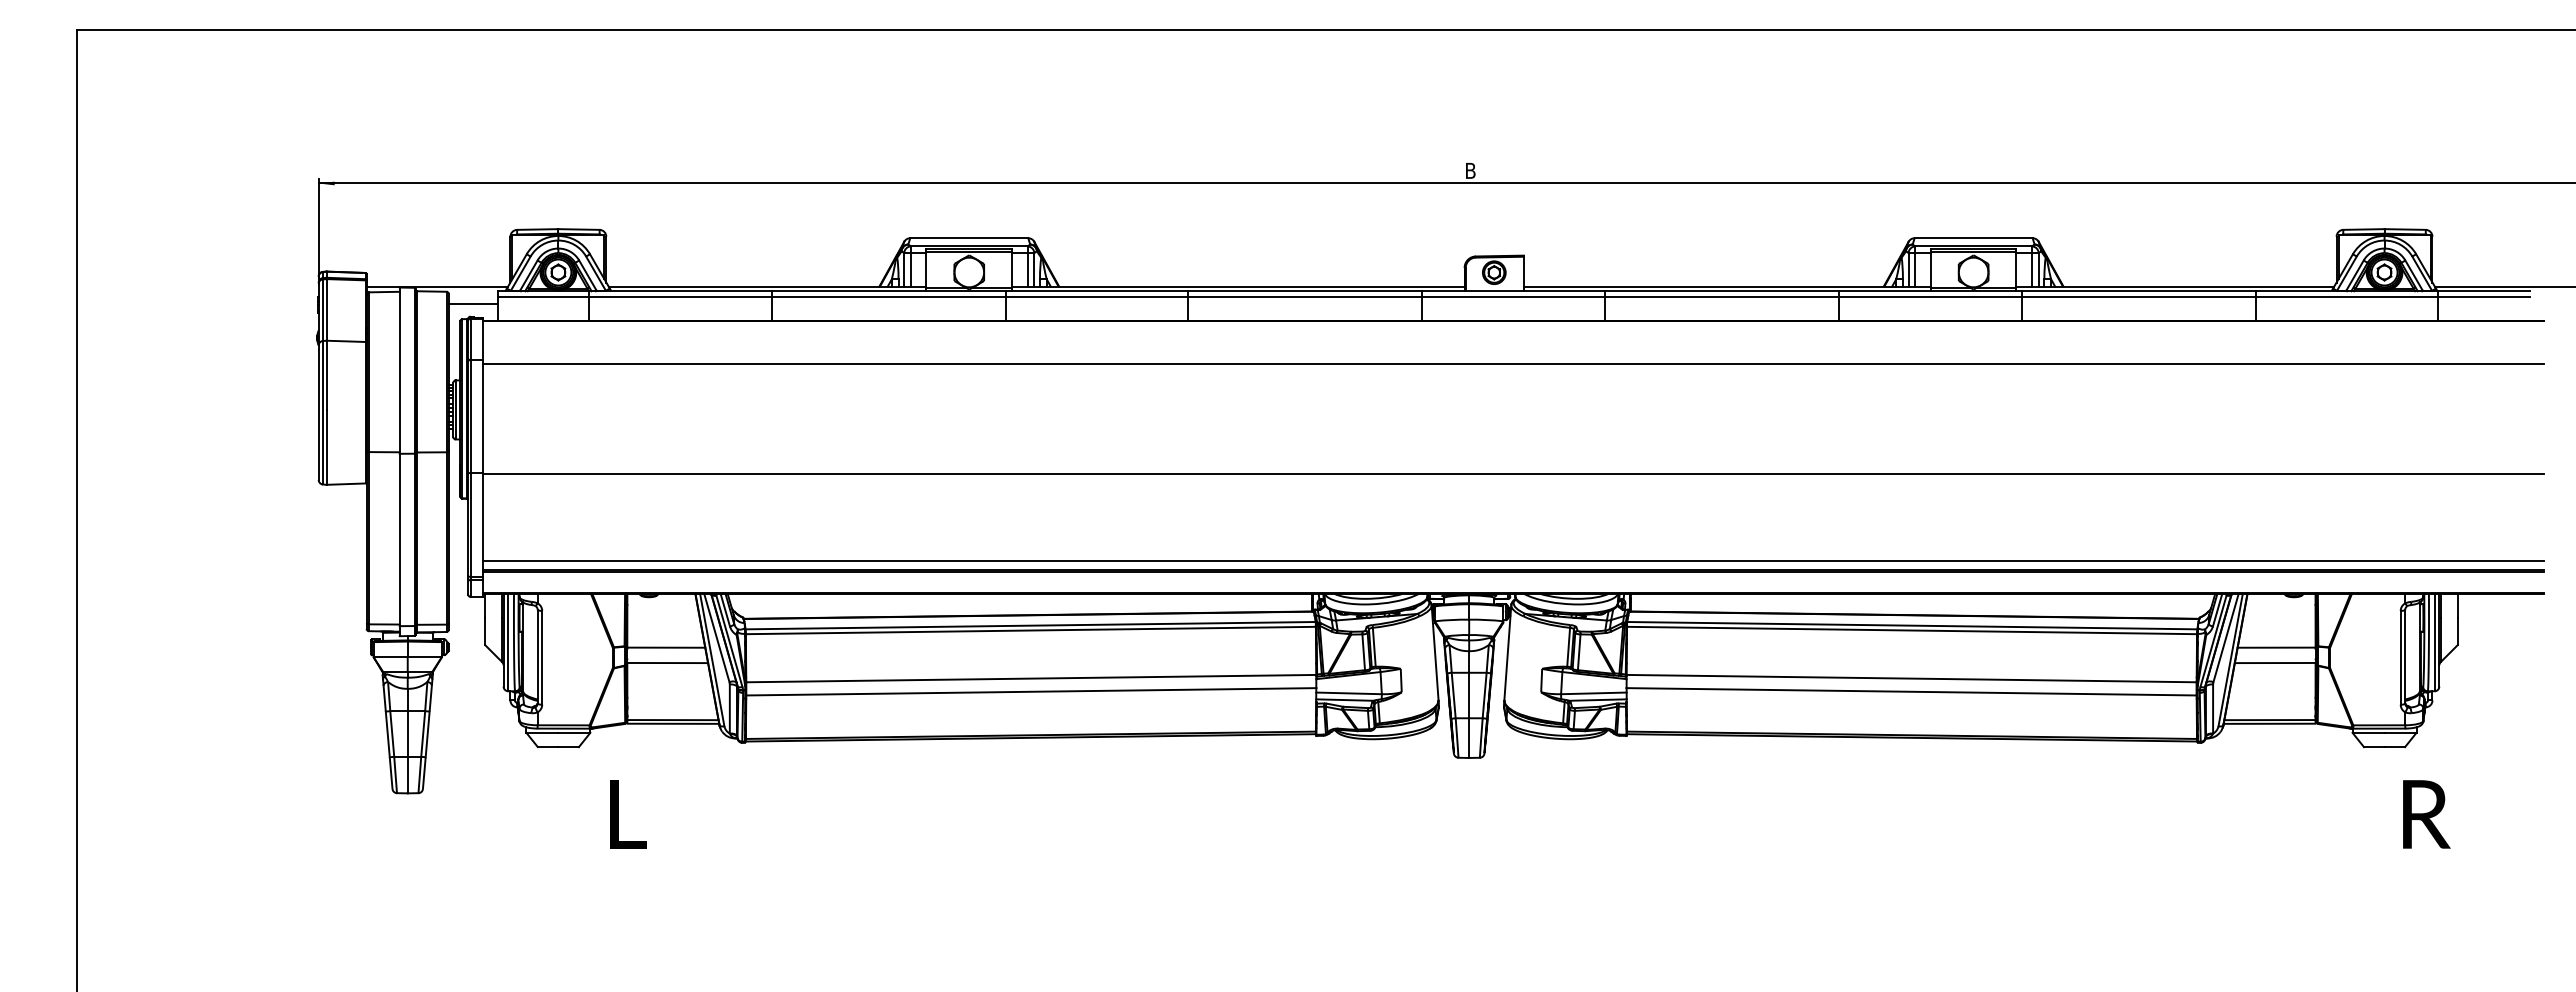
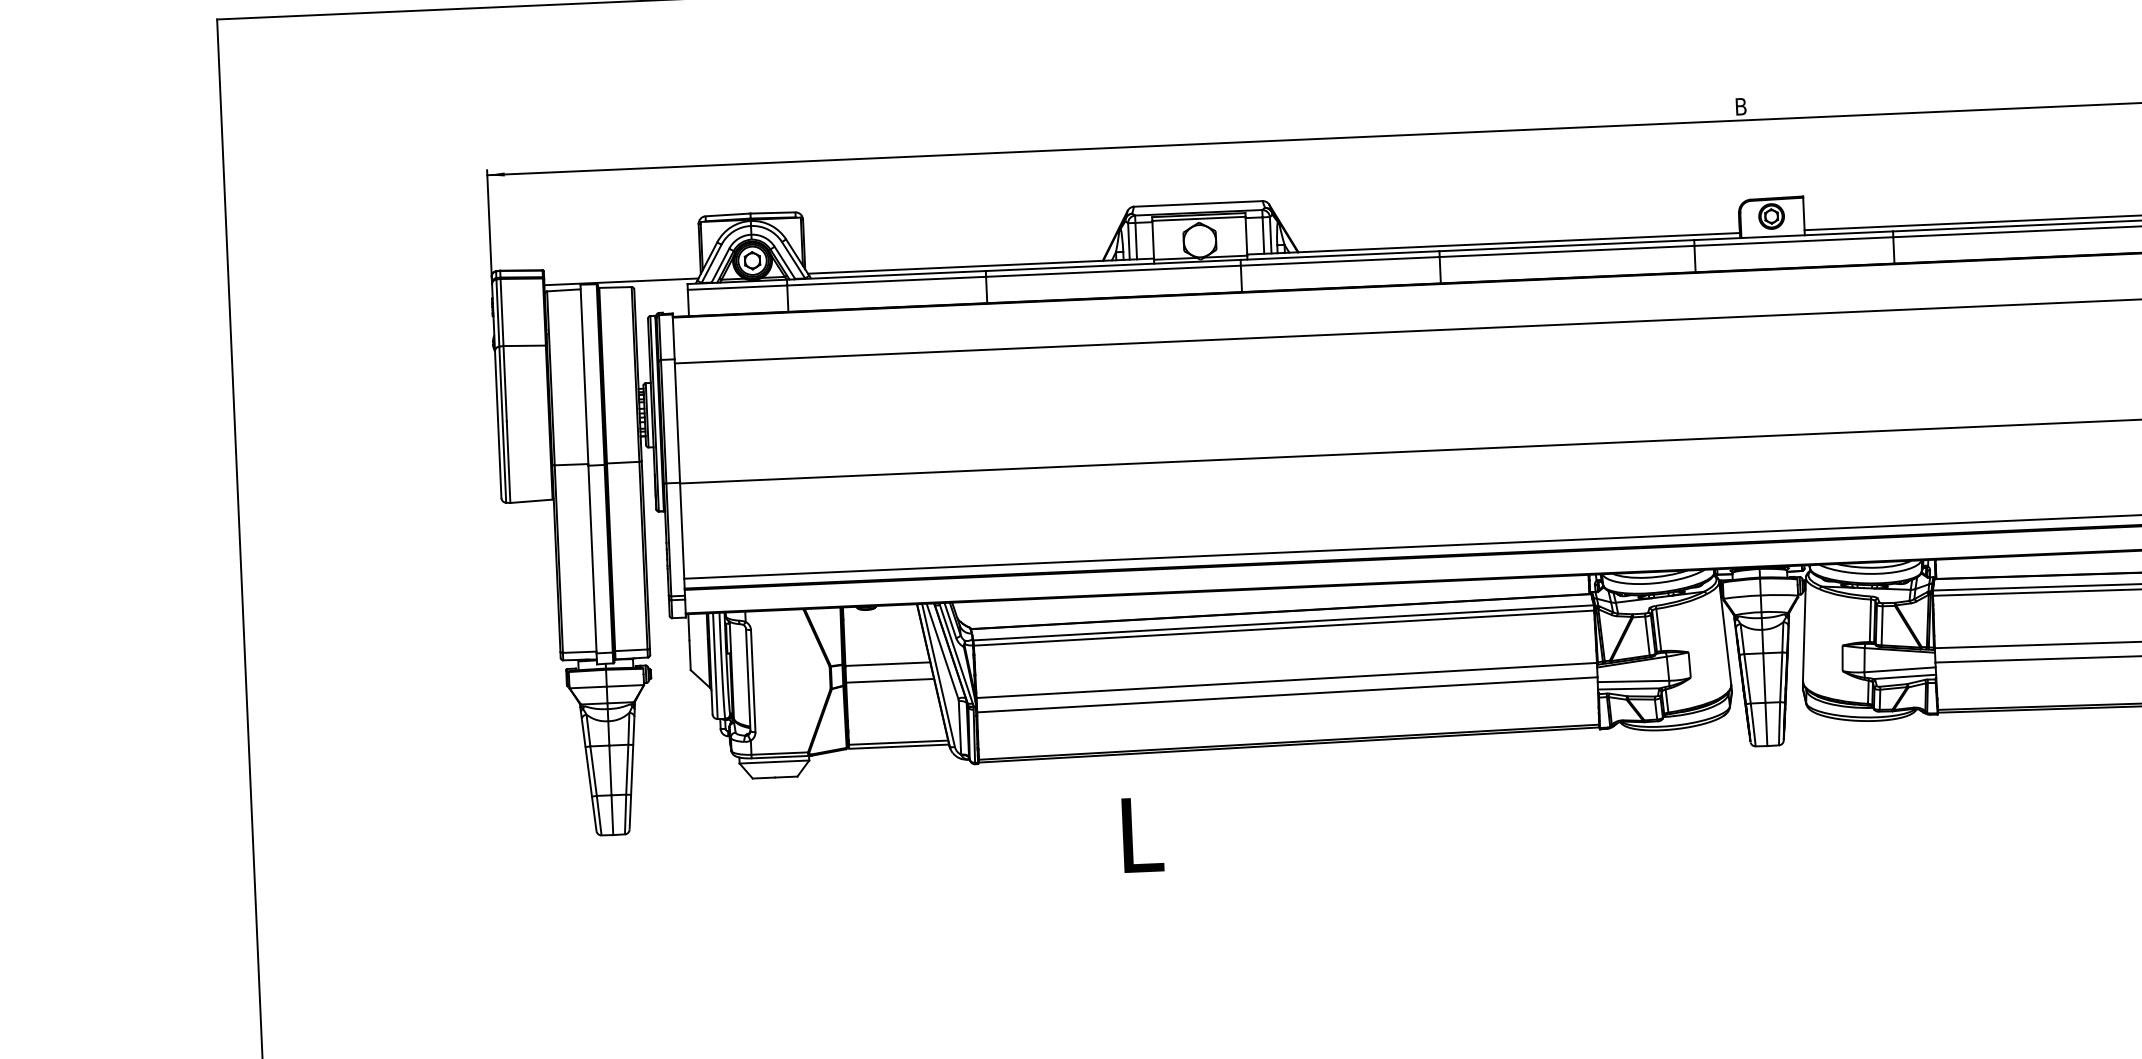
line: (472, 304) -> (660, 299), removed
text: (628, 814) -> (1143, 834), moved

